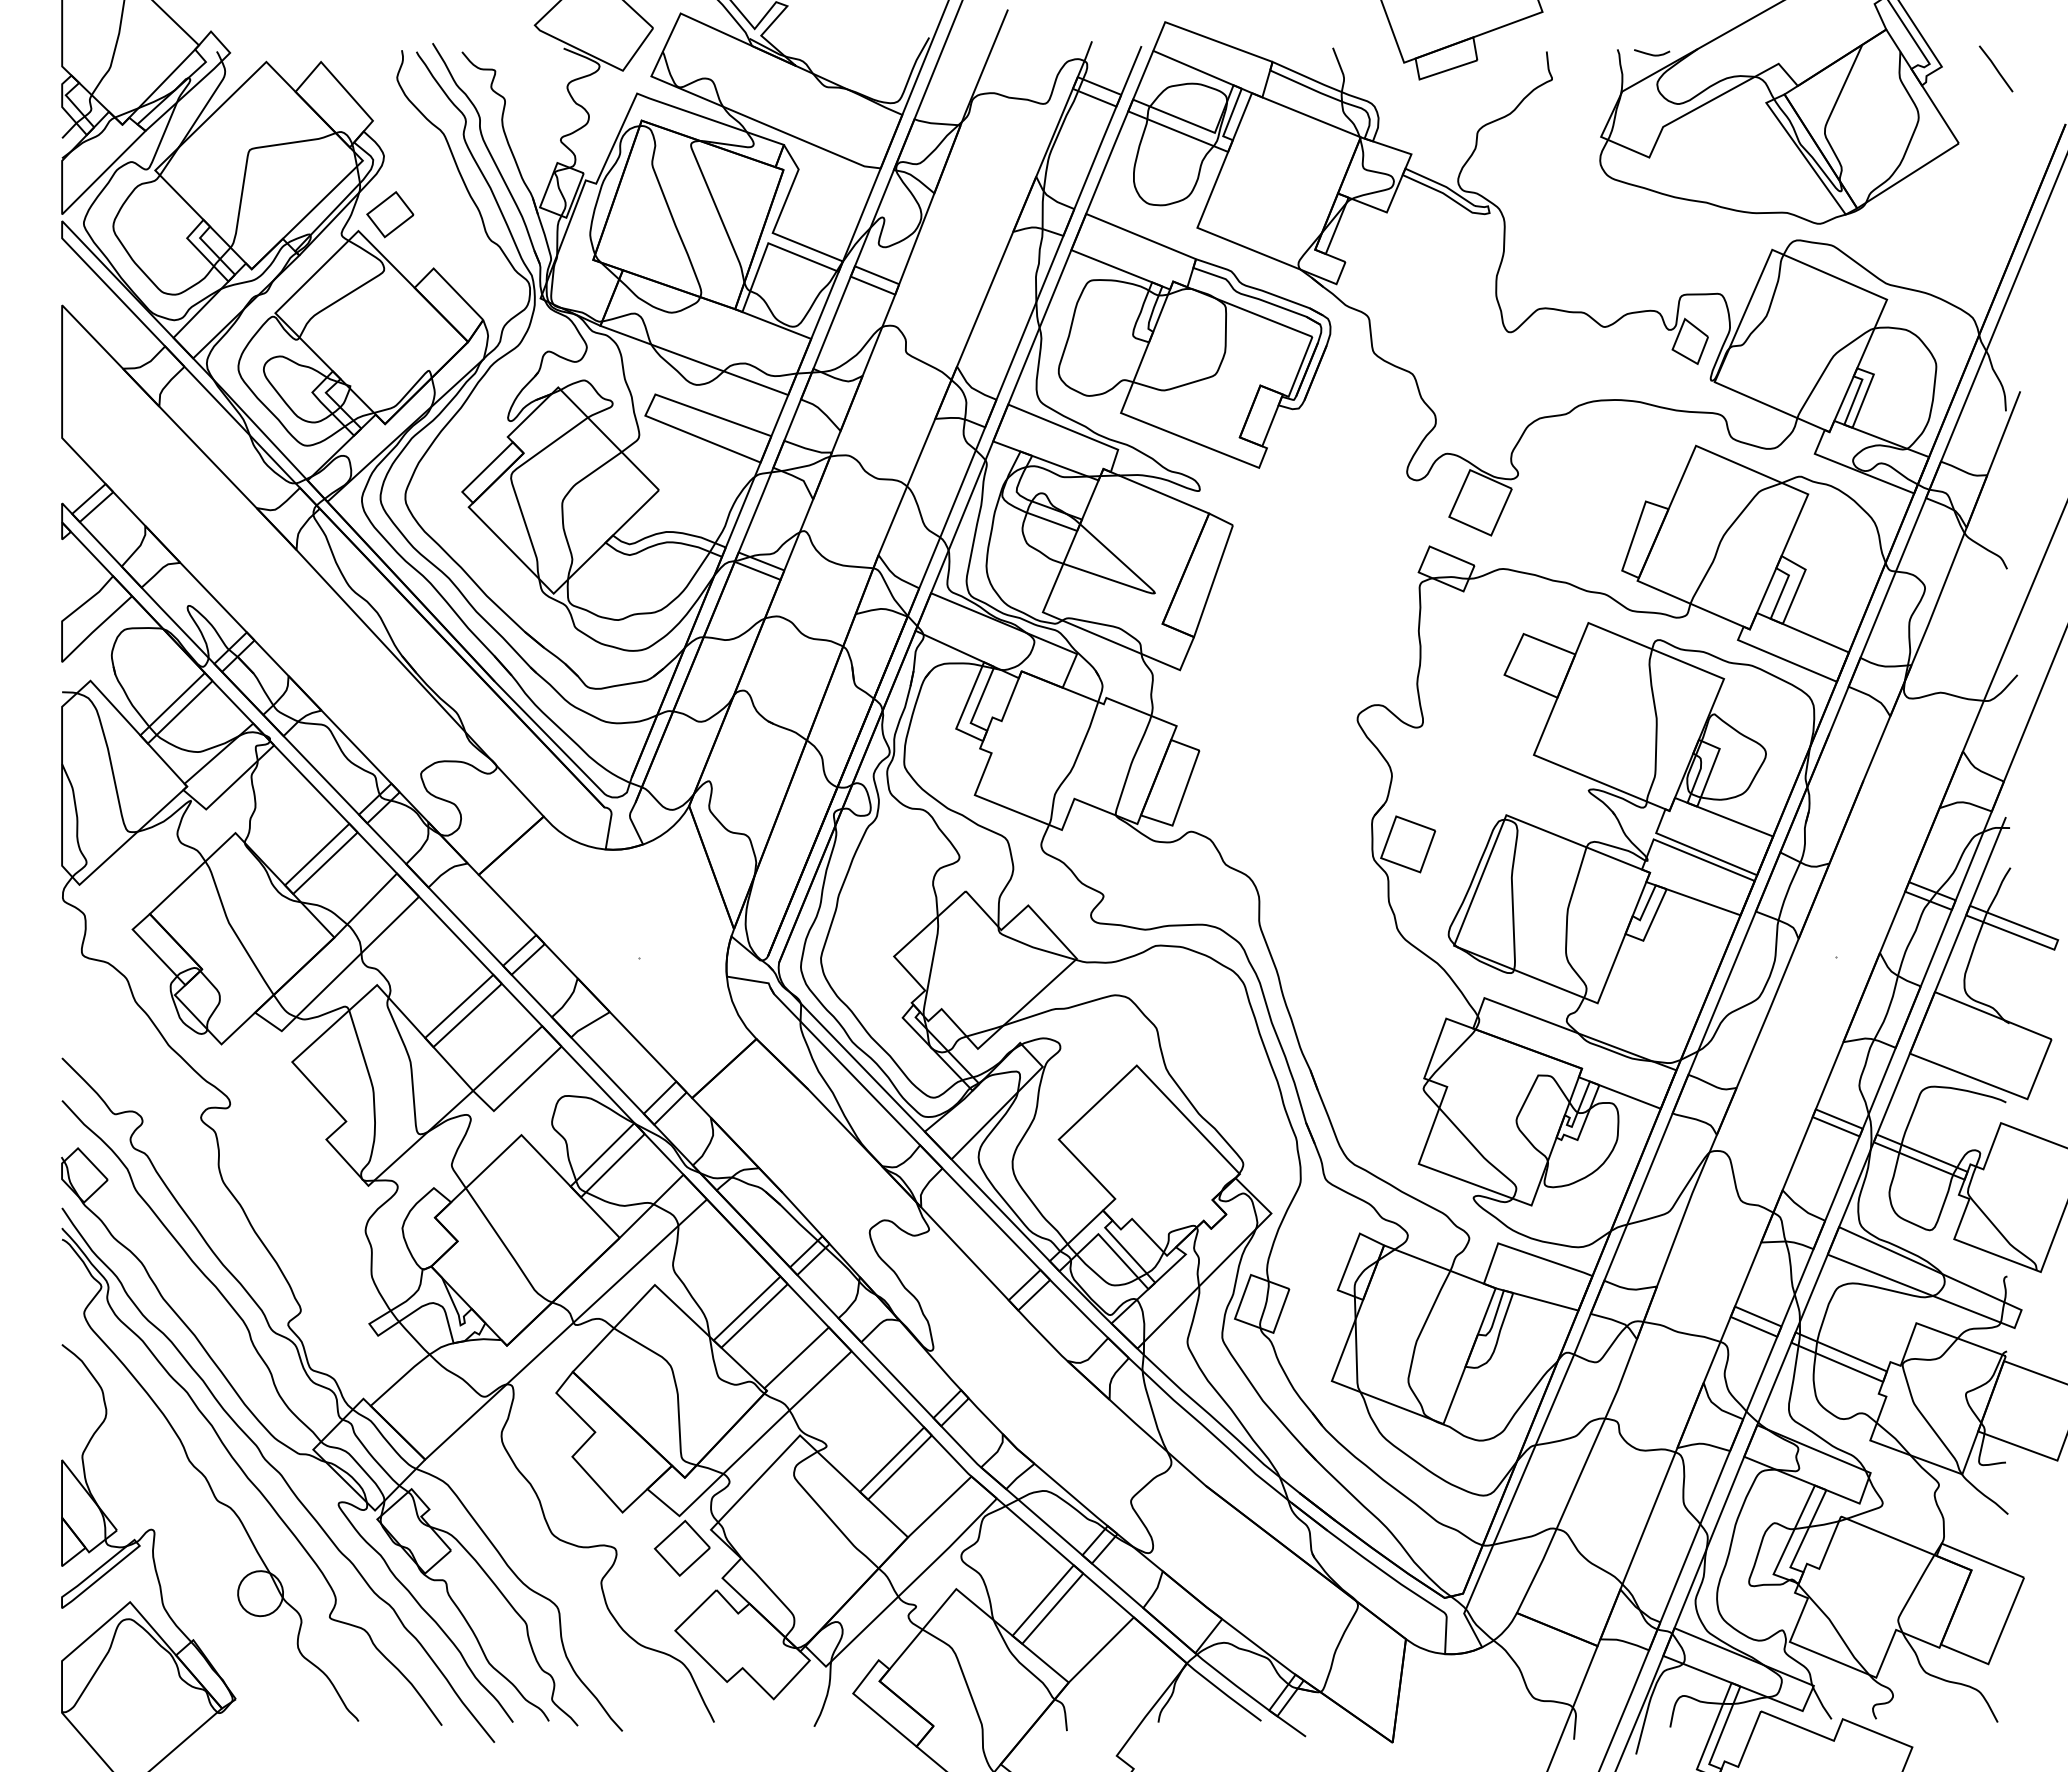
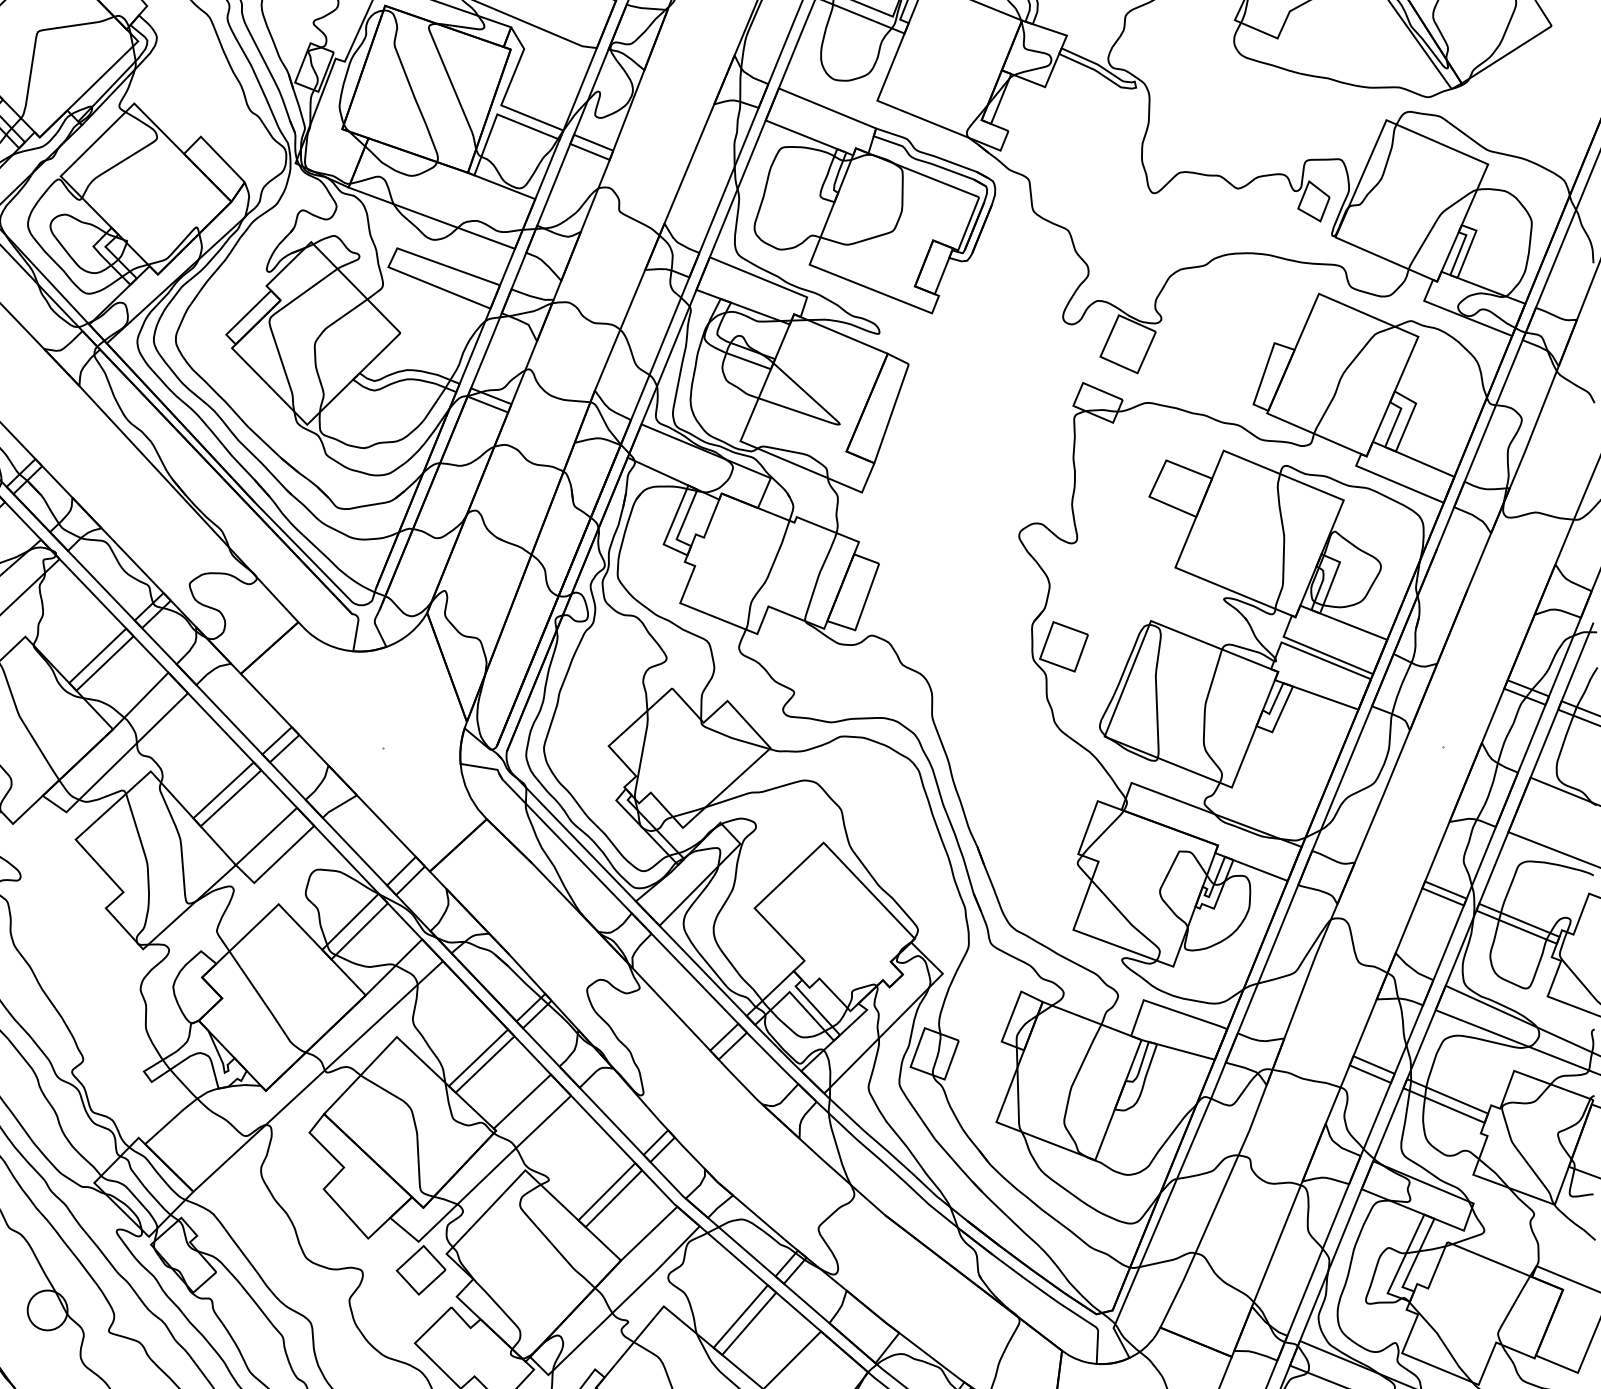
part: (390, 214) -> (162, 88), removed

